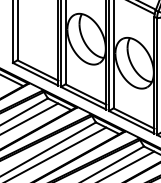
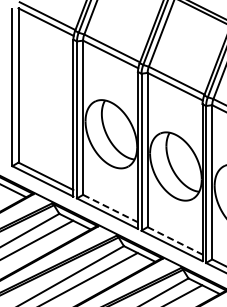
line: (85, 94) -> (110, 208), solid -> dashed
line: (134, 118) -> (175, 240), solid -> dashed

